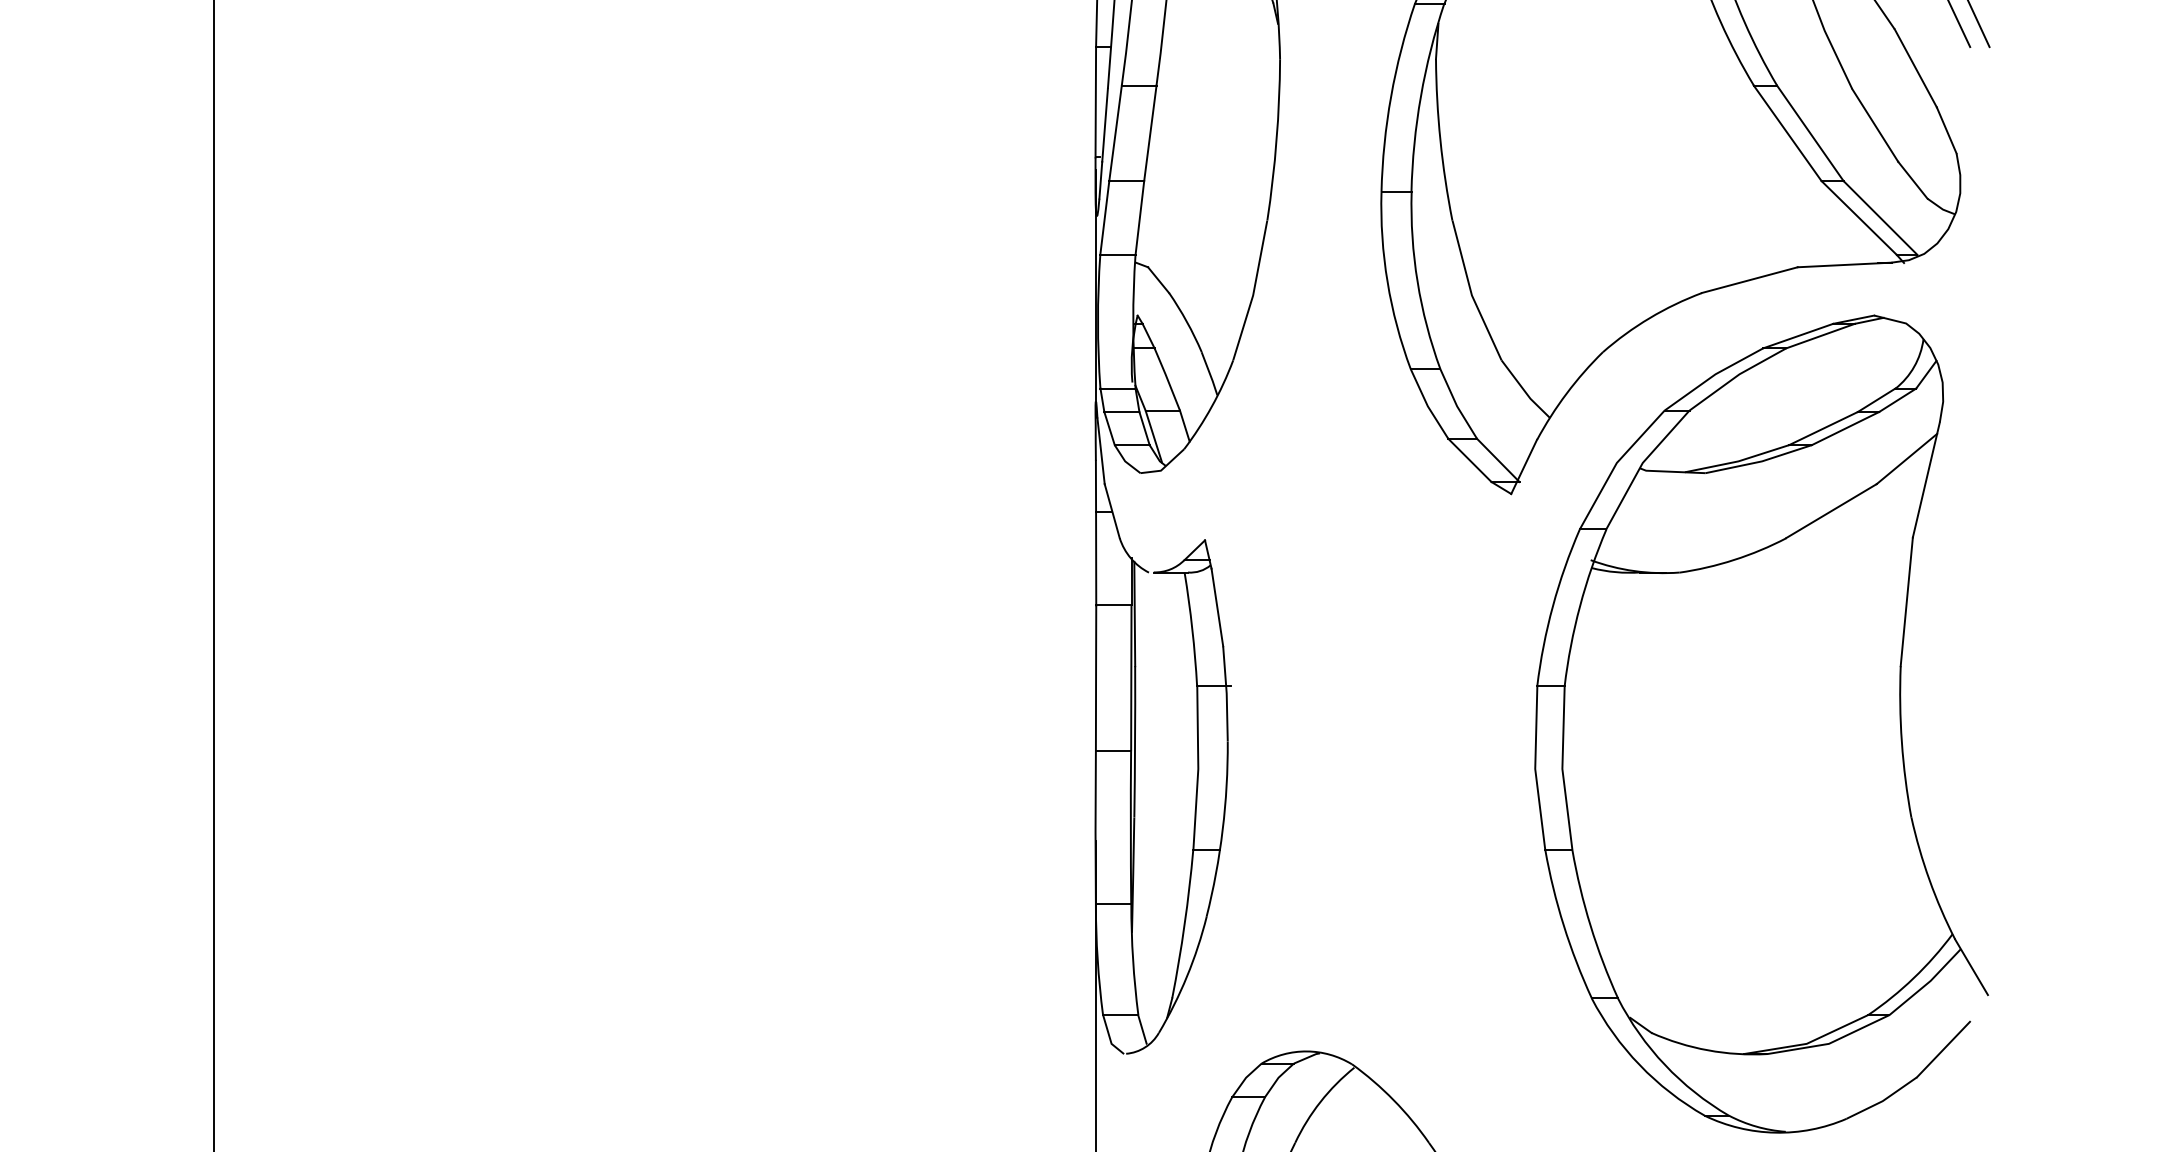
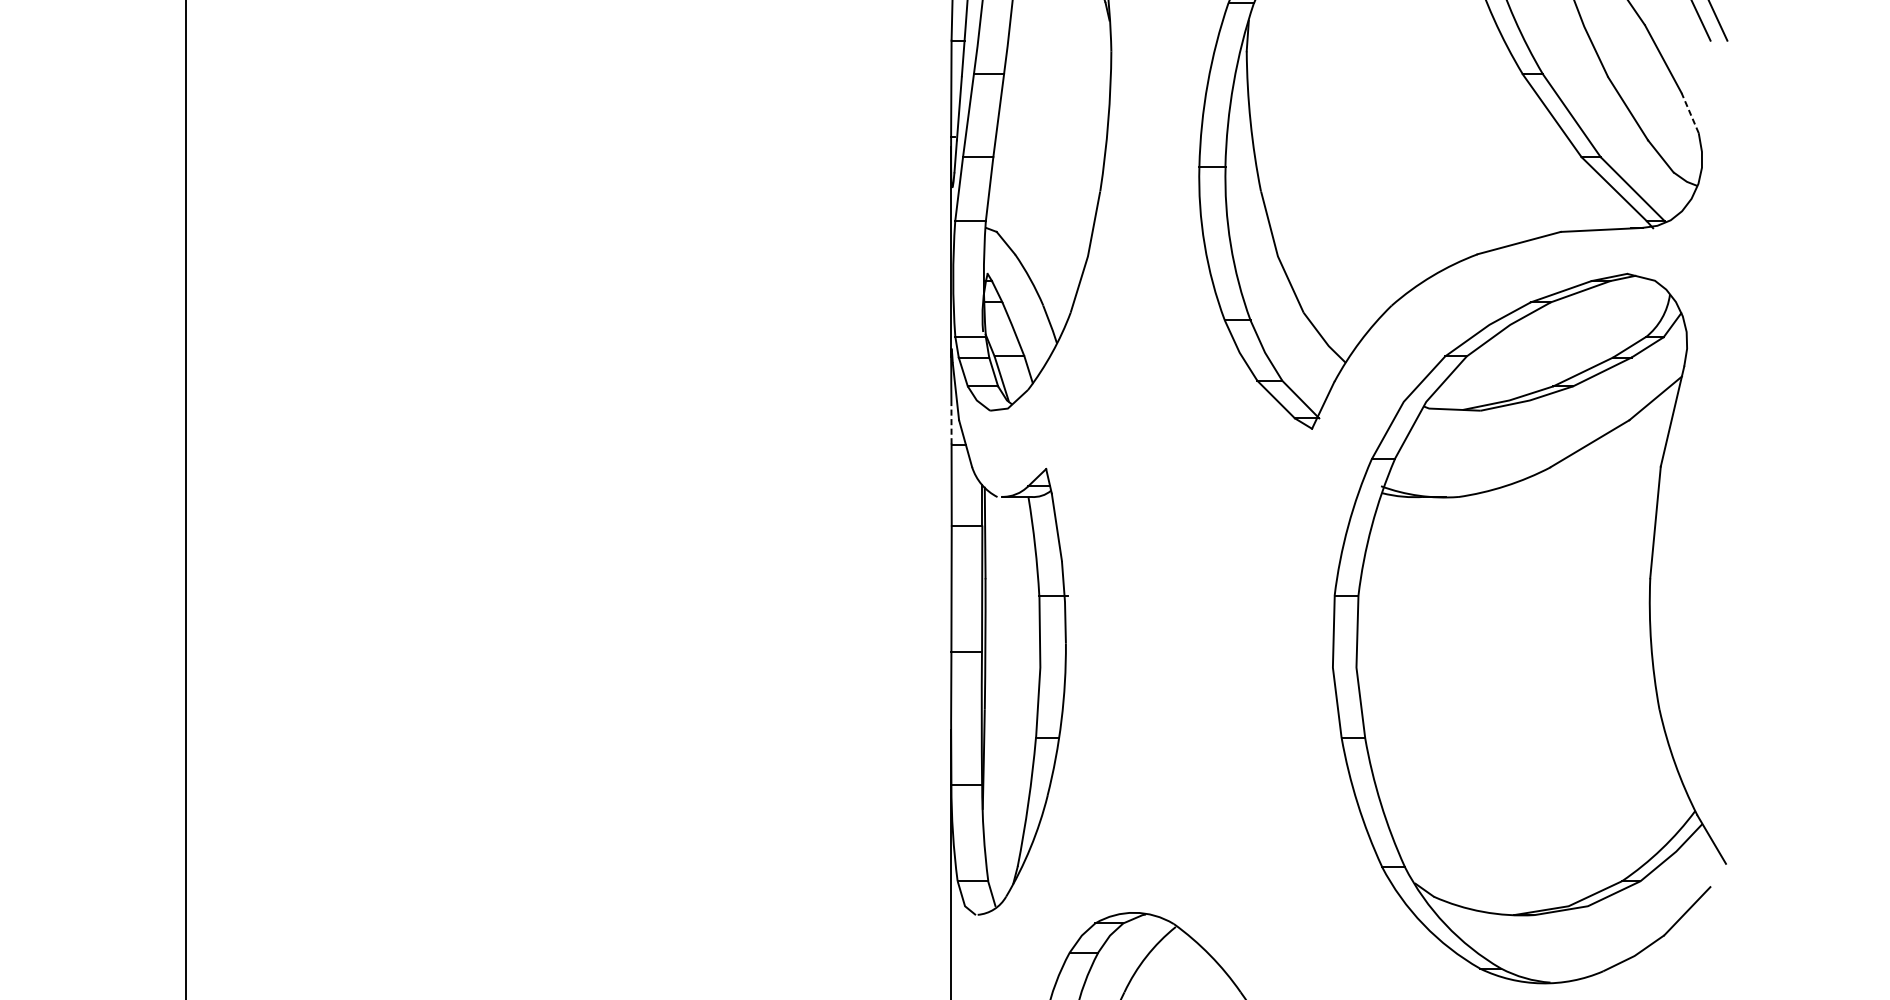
line: (1946, 130) -> (1690, 113), solid -> dashed
line: (1095, 486) -> (951, 422), solid -> dashed

